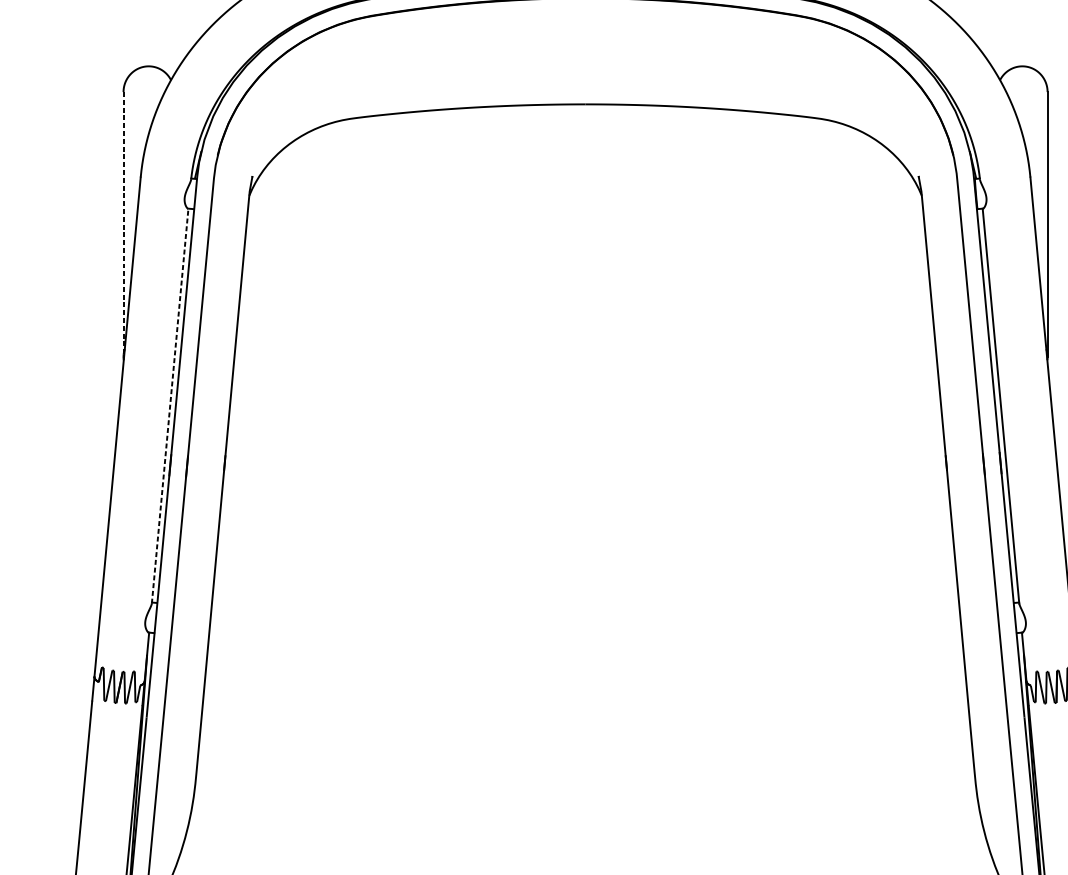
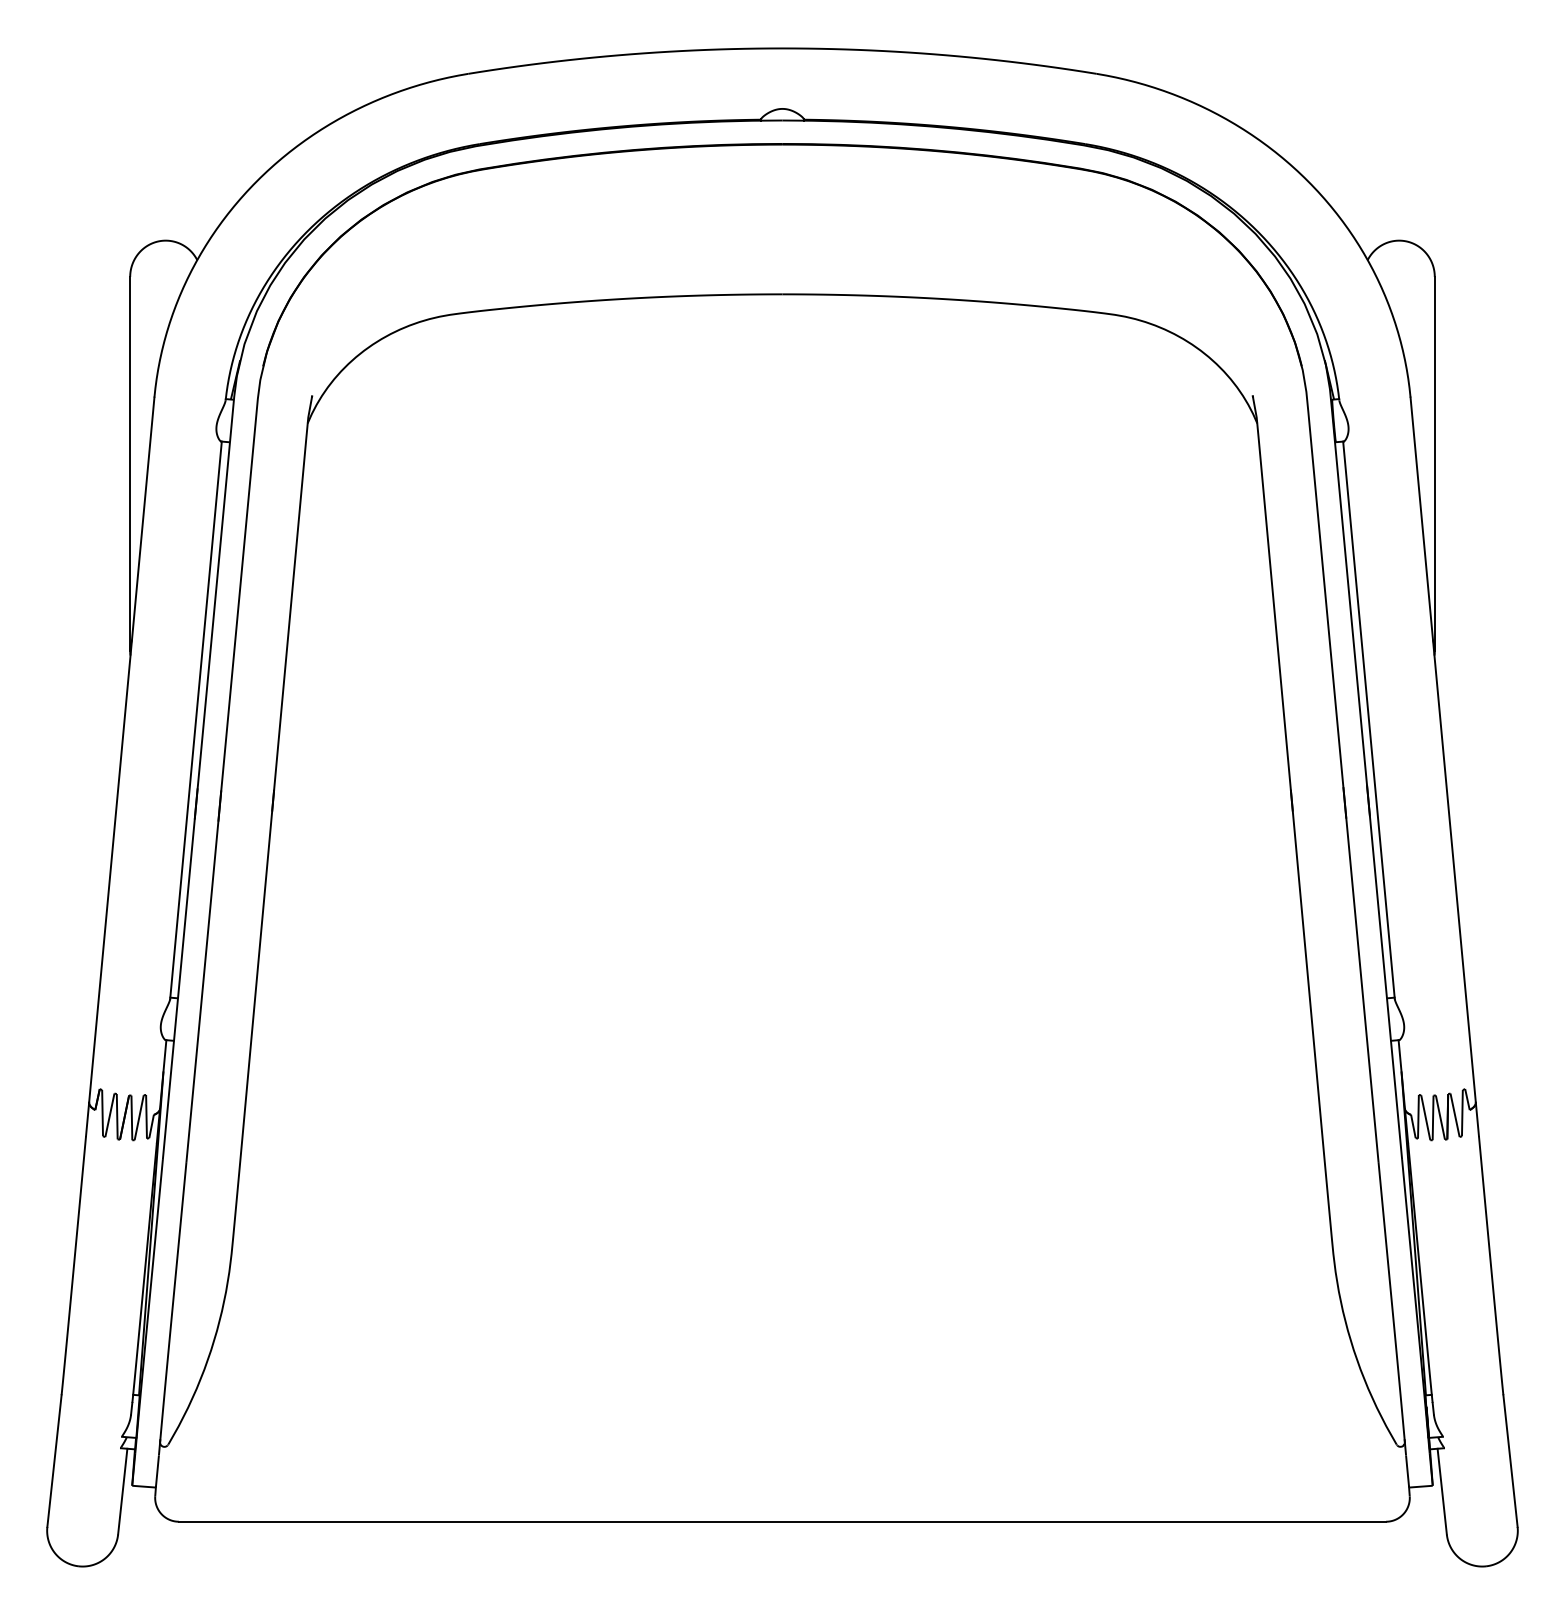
line: (123, 224) -> (130, 463), dashed -> solid
line: (170, 406) -> (196, 720), dashed -> solid

